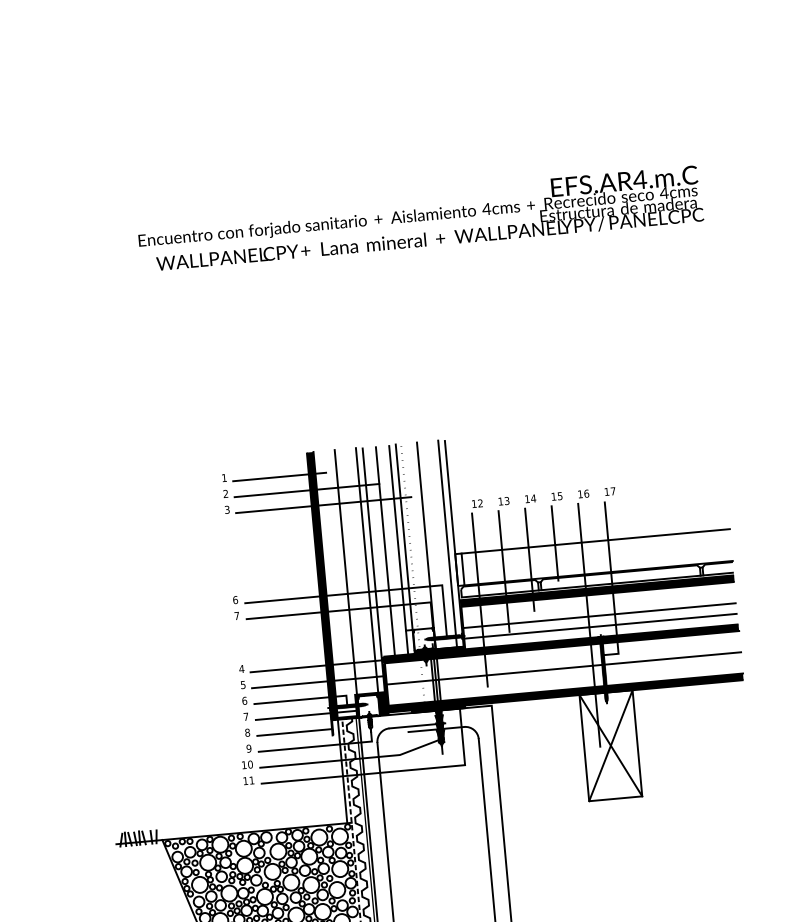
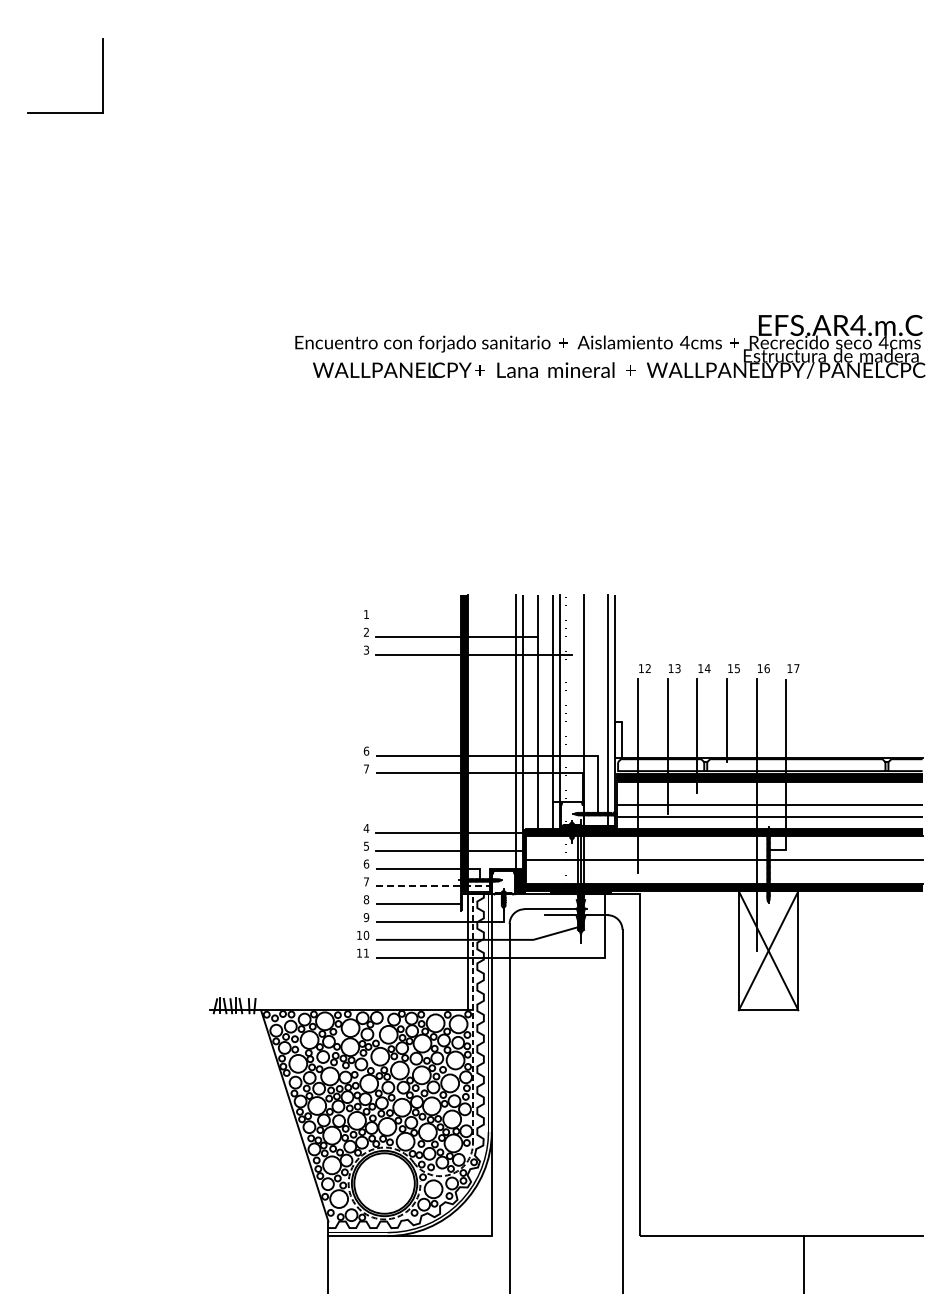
line: (279, 477) -> (427, 619), removed
line: (595, 541) -> (772, 722), removed
line: (345, 572) -> (491, 731), removed
line: (307, 715) -> (434, 886), solid -> dashed

